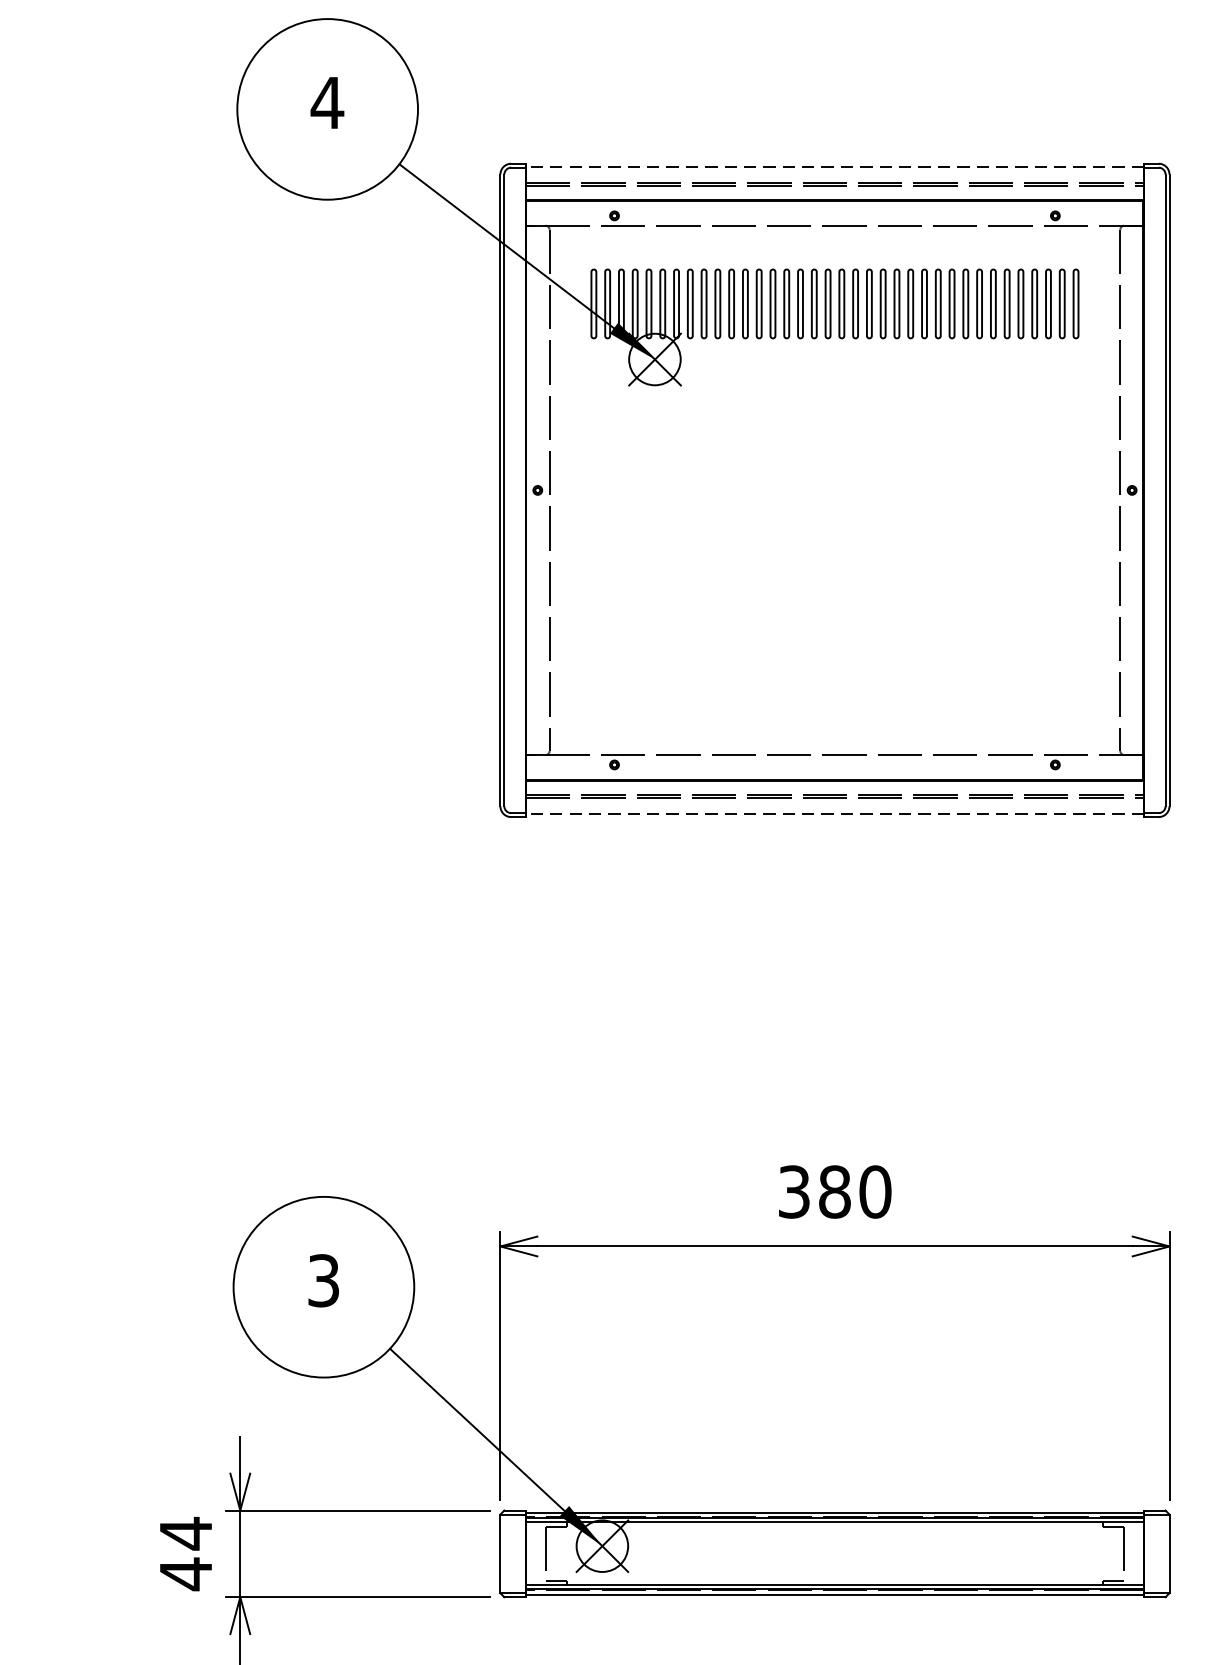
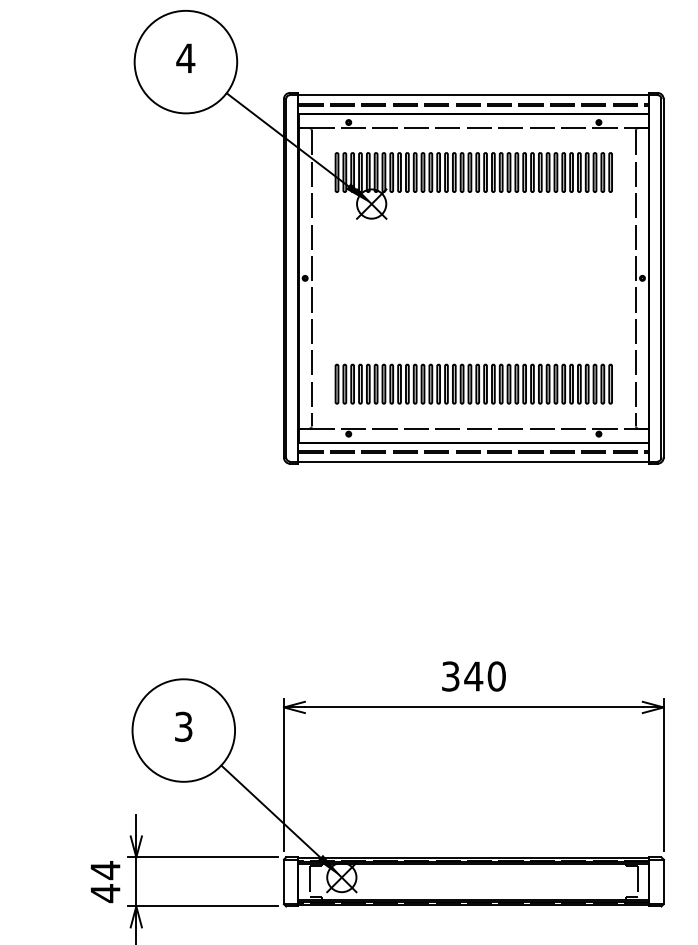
line: (834, 166) -> (473, 94), dashed -> solid
part: (834, 675) -> (473, 383), added
line: (834, 814) -> (473, 462), dashed -> solid
text: (834, 1191) -> (473, 676), 380 -> 340

